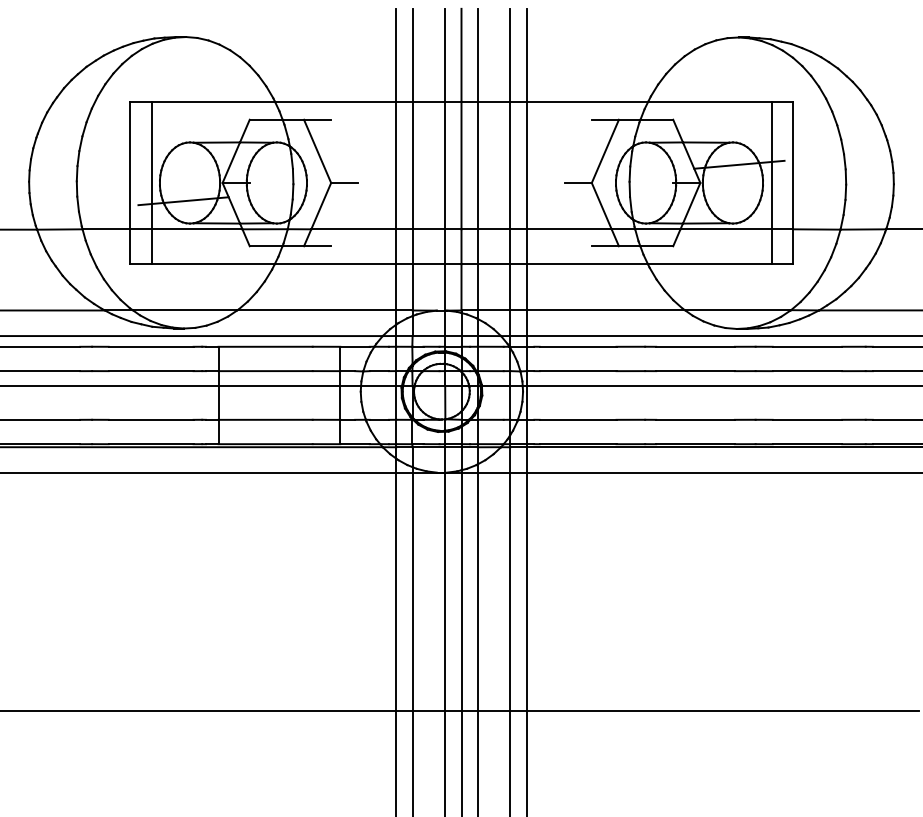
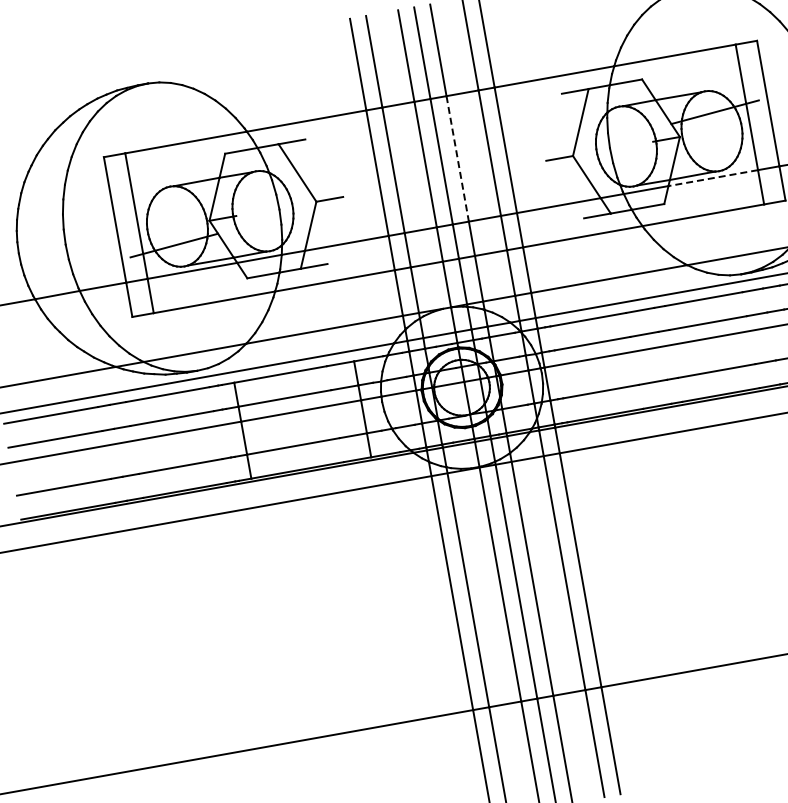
line: (477, 165) -> (457, 158), solid -> dashed
line: (725, 229) -> (712, 178), solid -> dashed

